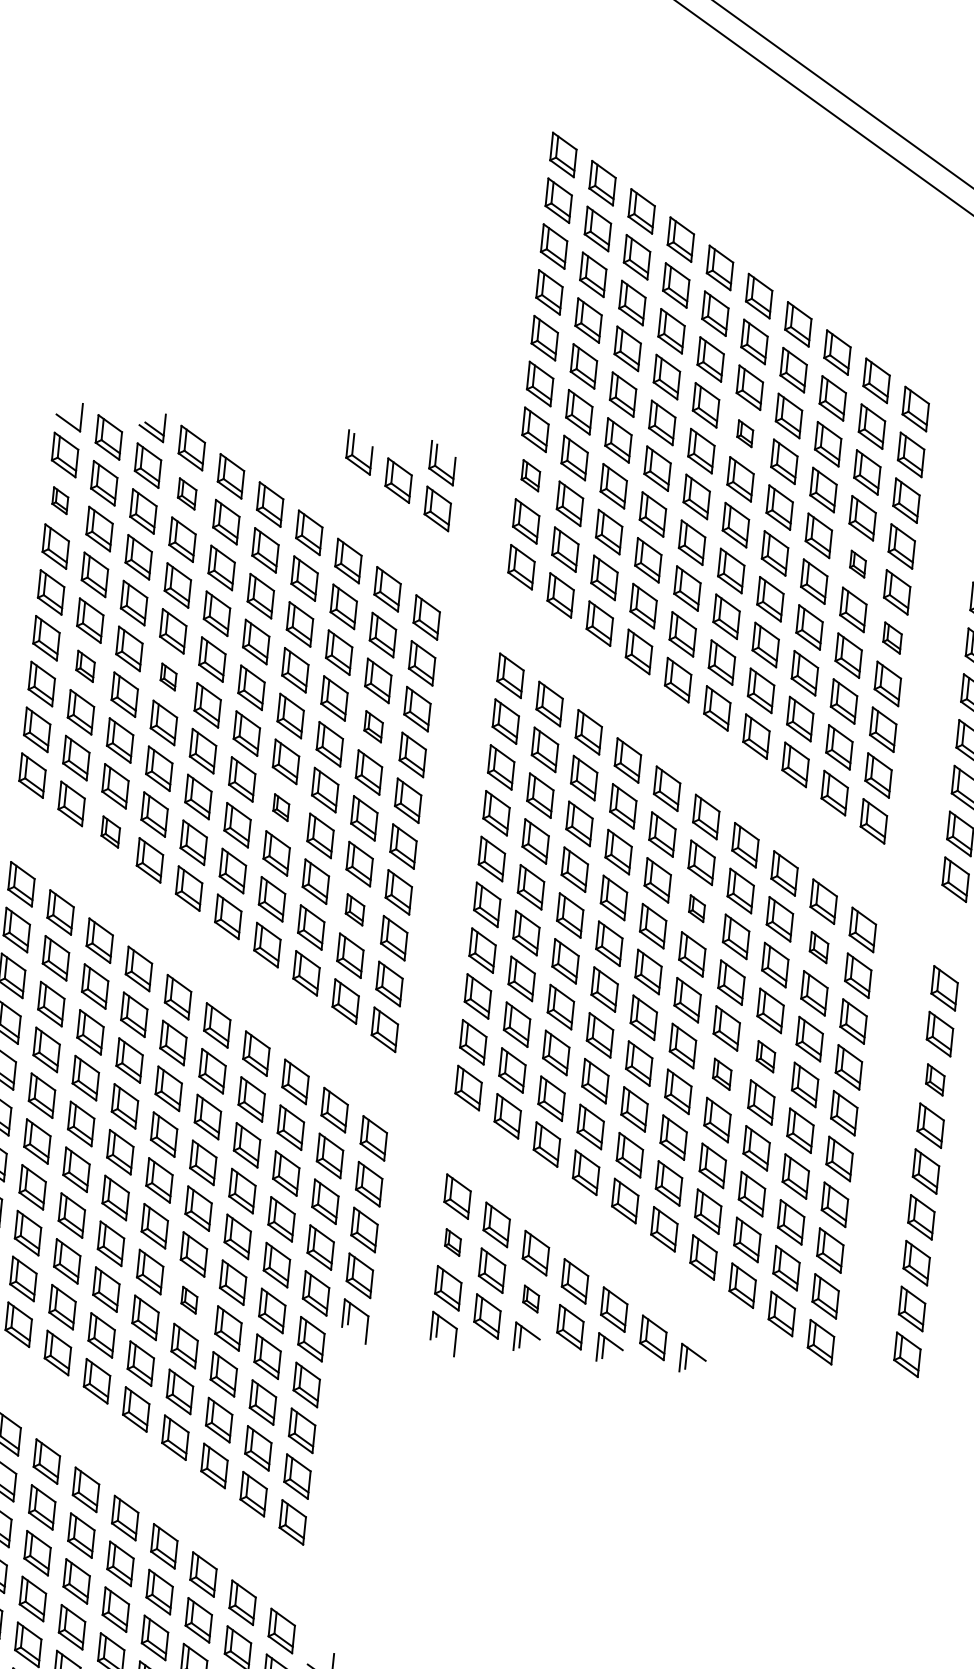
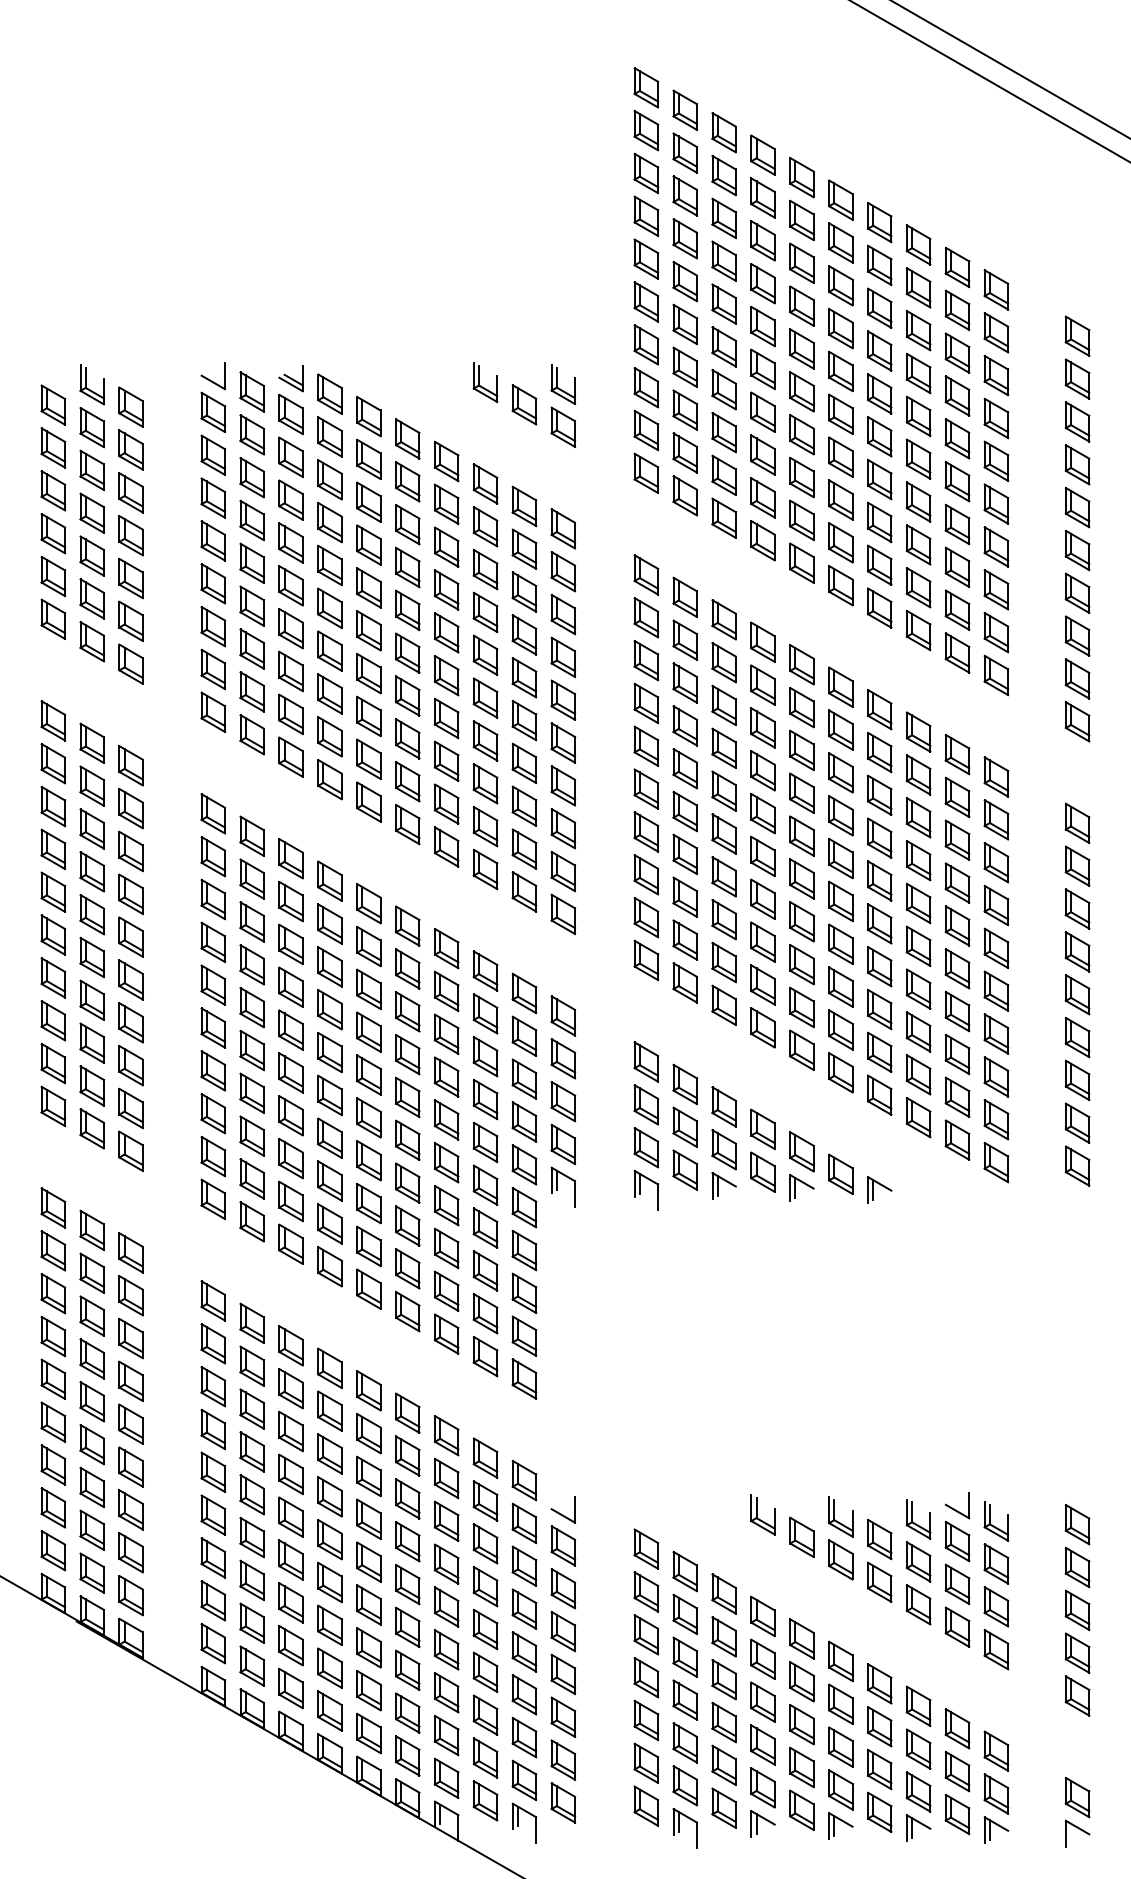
part: (744, 433) -> (840, 328), size x1.67
part: (531, 475) -> (646, 387), size x1.43
part: (186, 493) -> (329, 436), size x1.43
part: (59, 499) -> (212, 454), size x1.67
part: (858, 563) -> (957, 438), size x1.67
part: (892, 637) -> (996, 503), size x1.43
part: (84, 665) -> (251, 605), size x1.43
part: (168, 676) -> (329, 607), size x1.67
part: (373, 726) -> (524, 634), size x1.43
part: (281, 807) -> (446, 718), size x1.67
part: (110, 831) -> (290, 756), size x1.43
part: (696, 908) -> (840, 772), size x1.67
part: (355, 909) -> (524, 805), size x1.43
part: (819, 947) -> (957, 797), size x1.43
part: (765, 1056) -> (918, 903), size x1.43
part: (721, 1073) -> (879, 923), size x1.43
part: (935, 1079) -> (1077, 908), size x1.43
part: (453, 1242) -> (646, 1104), size x1.67
part: (530, 1298) -> (723, 1149), size x1.67
part: (189, 1299) -> (407, 1182), size x1.67

